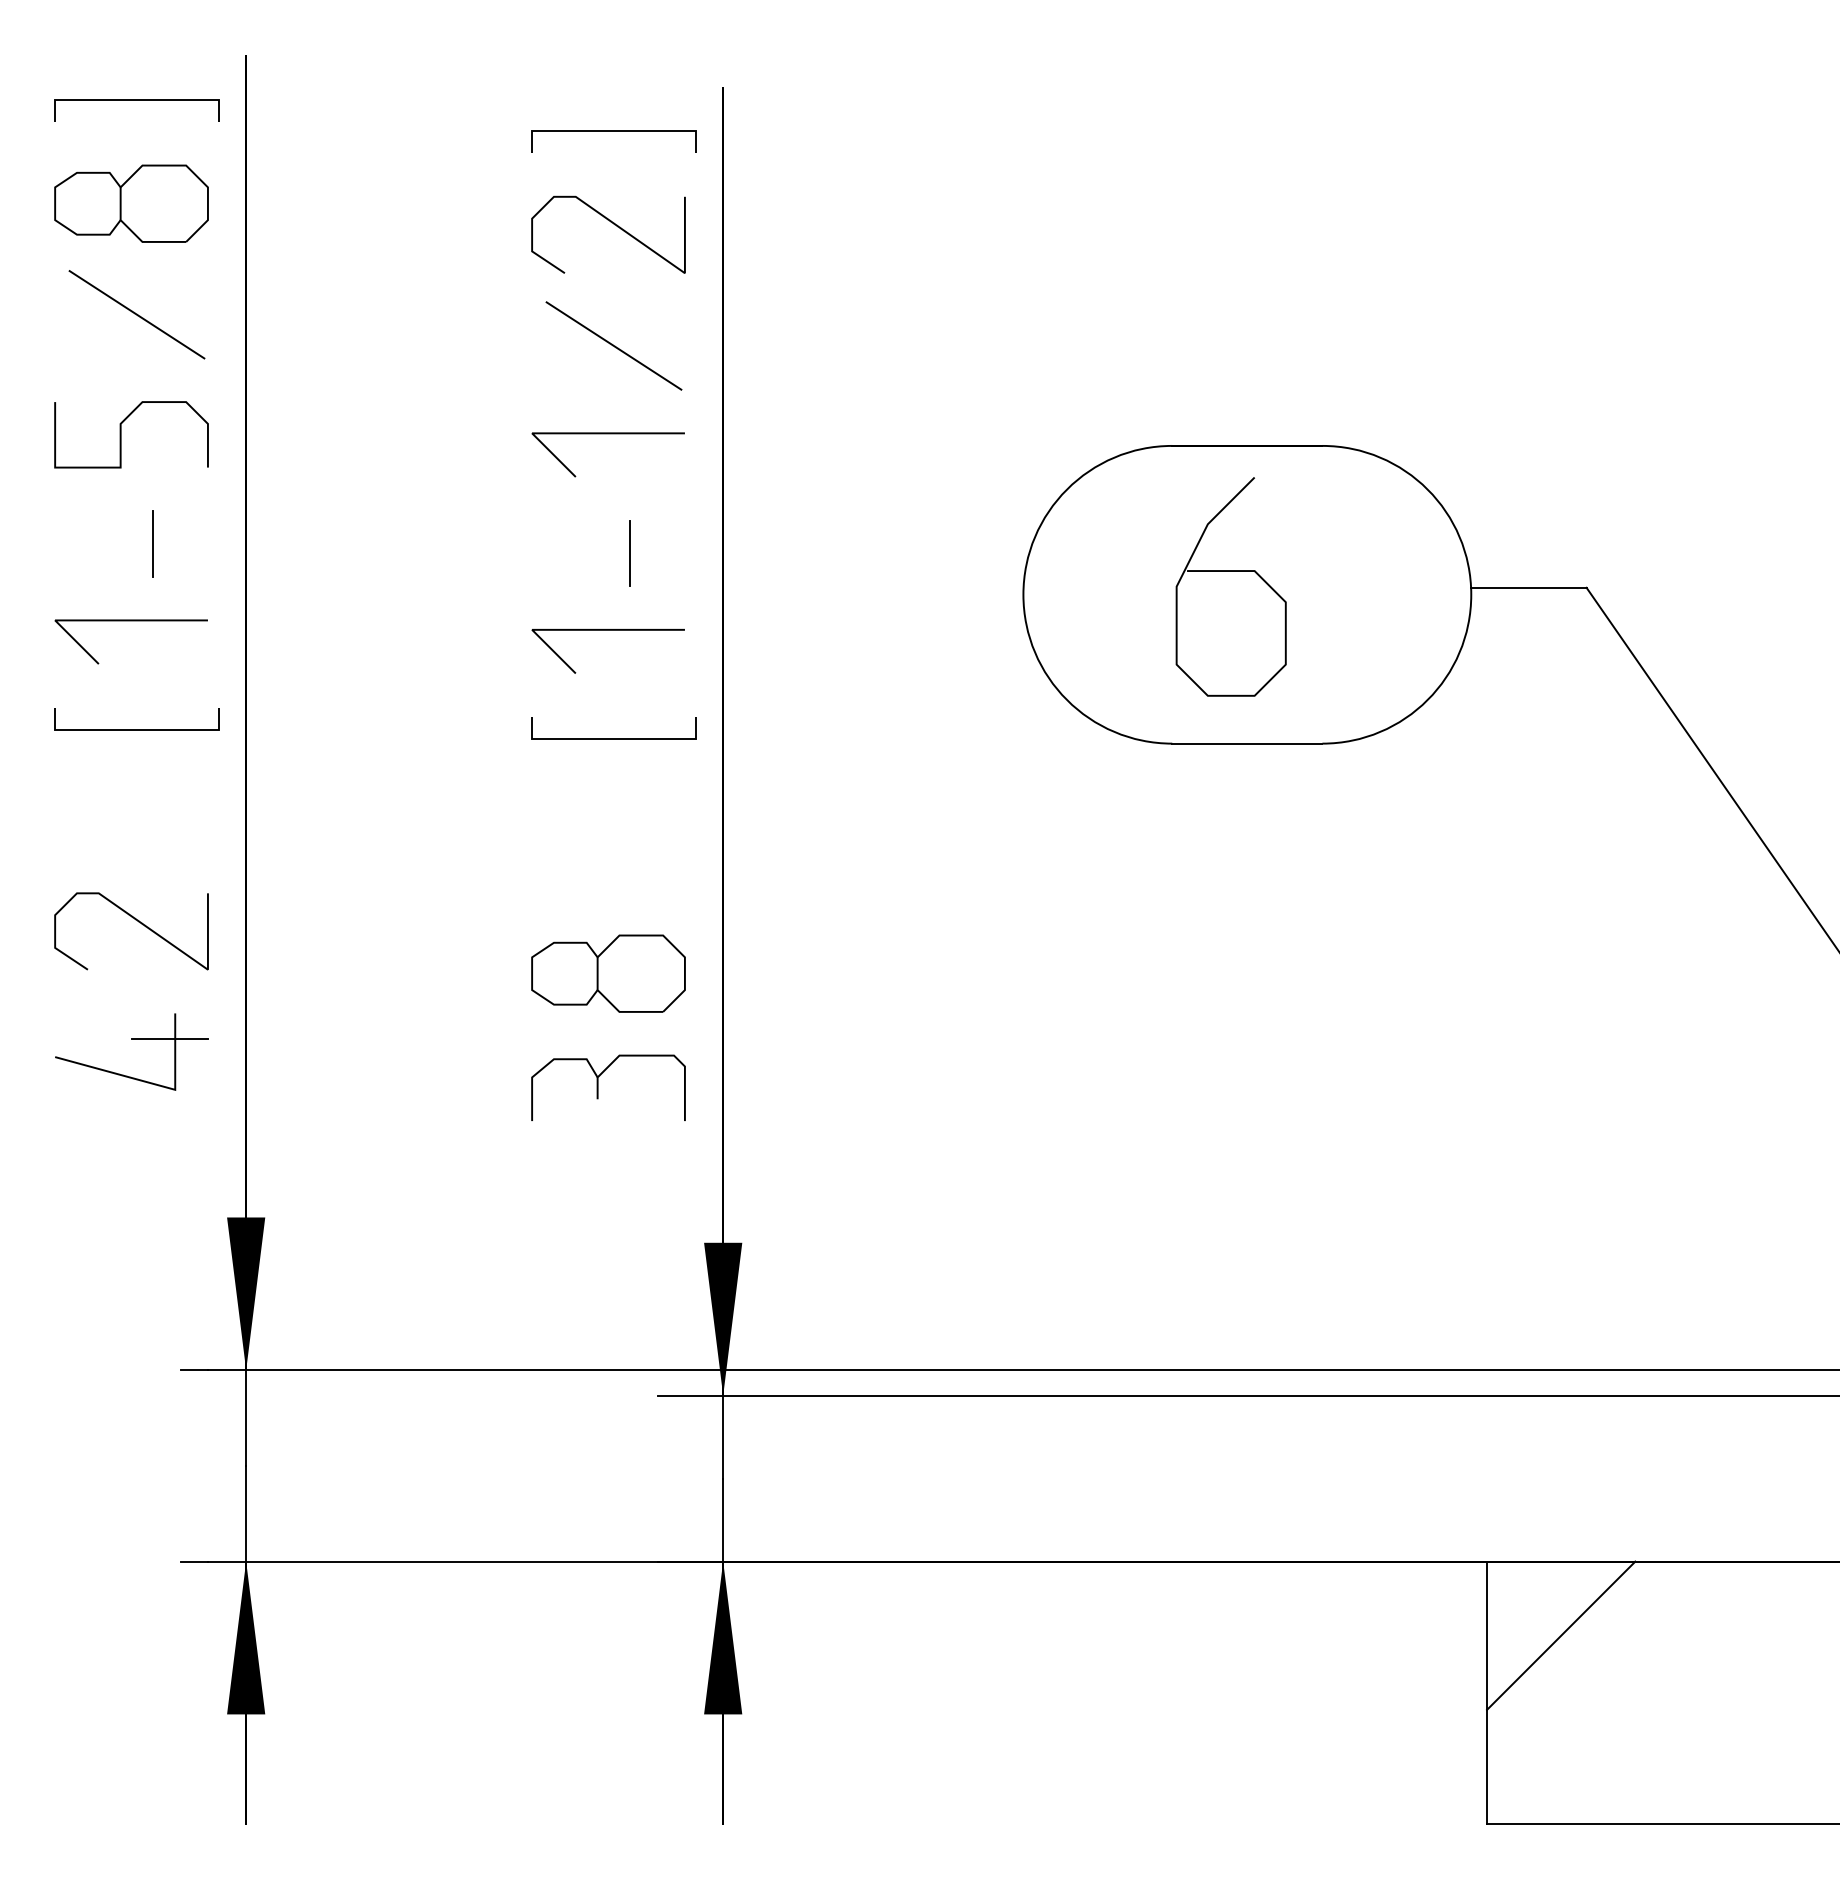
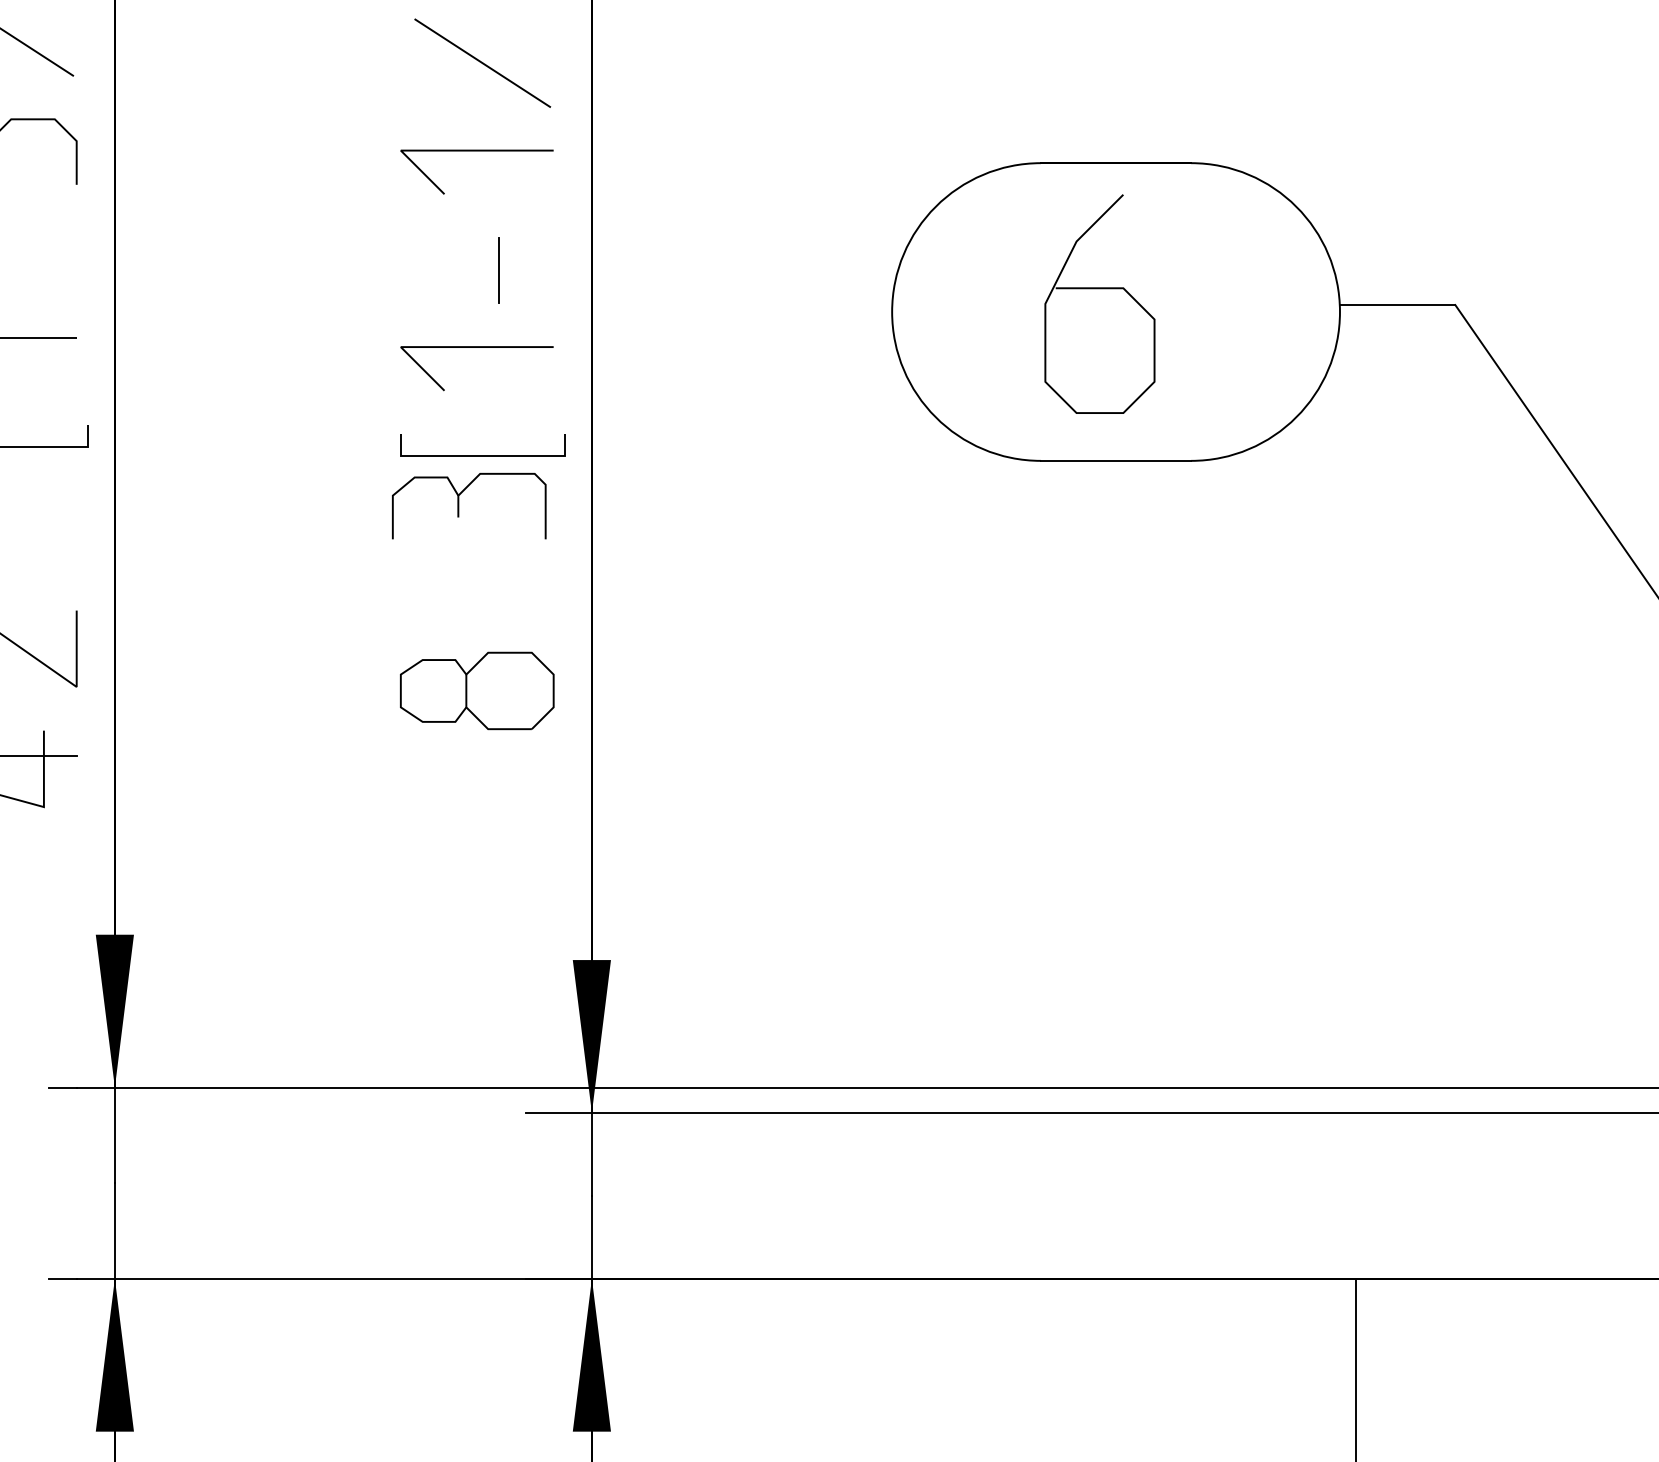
line: (153, 543) -> (22, 260), removed
part: (598, 1087) -> (459, 505), moved
line: (1561, 1635) -> (1430, 1352), removed

